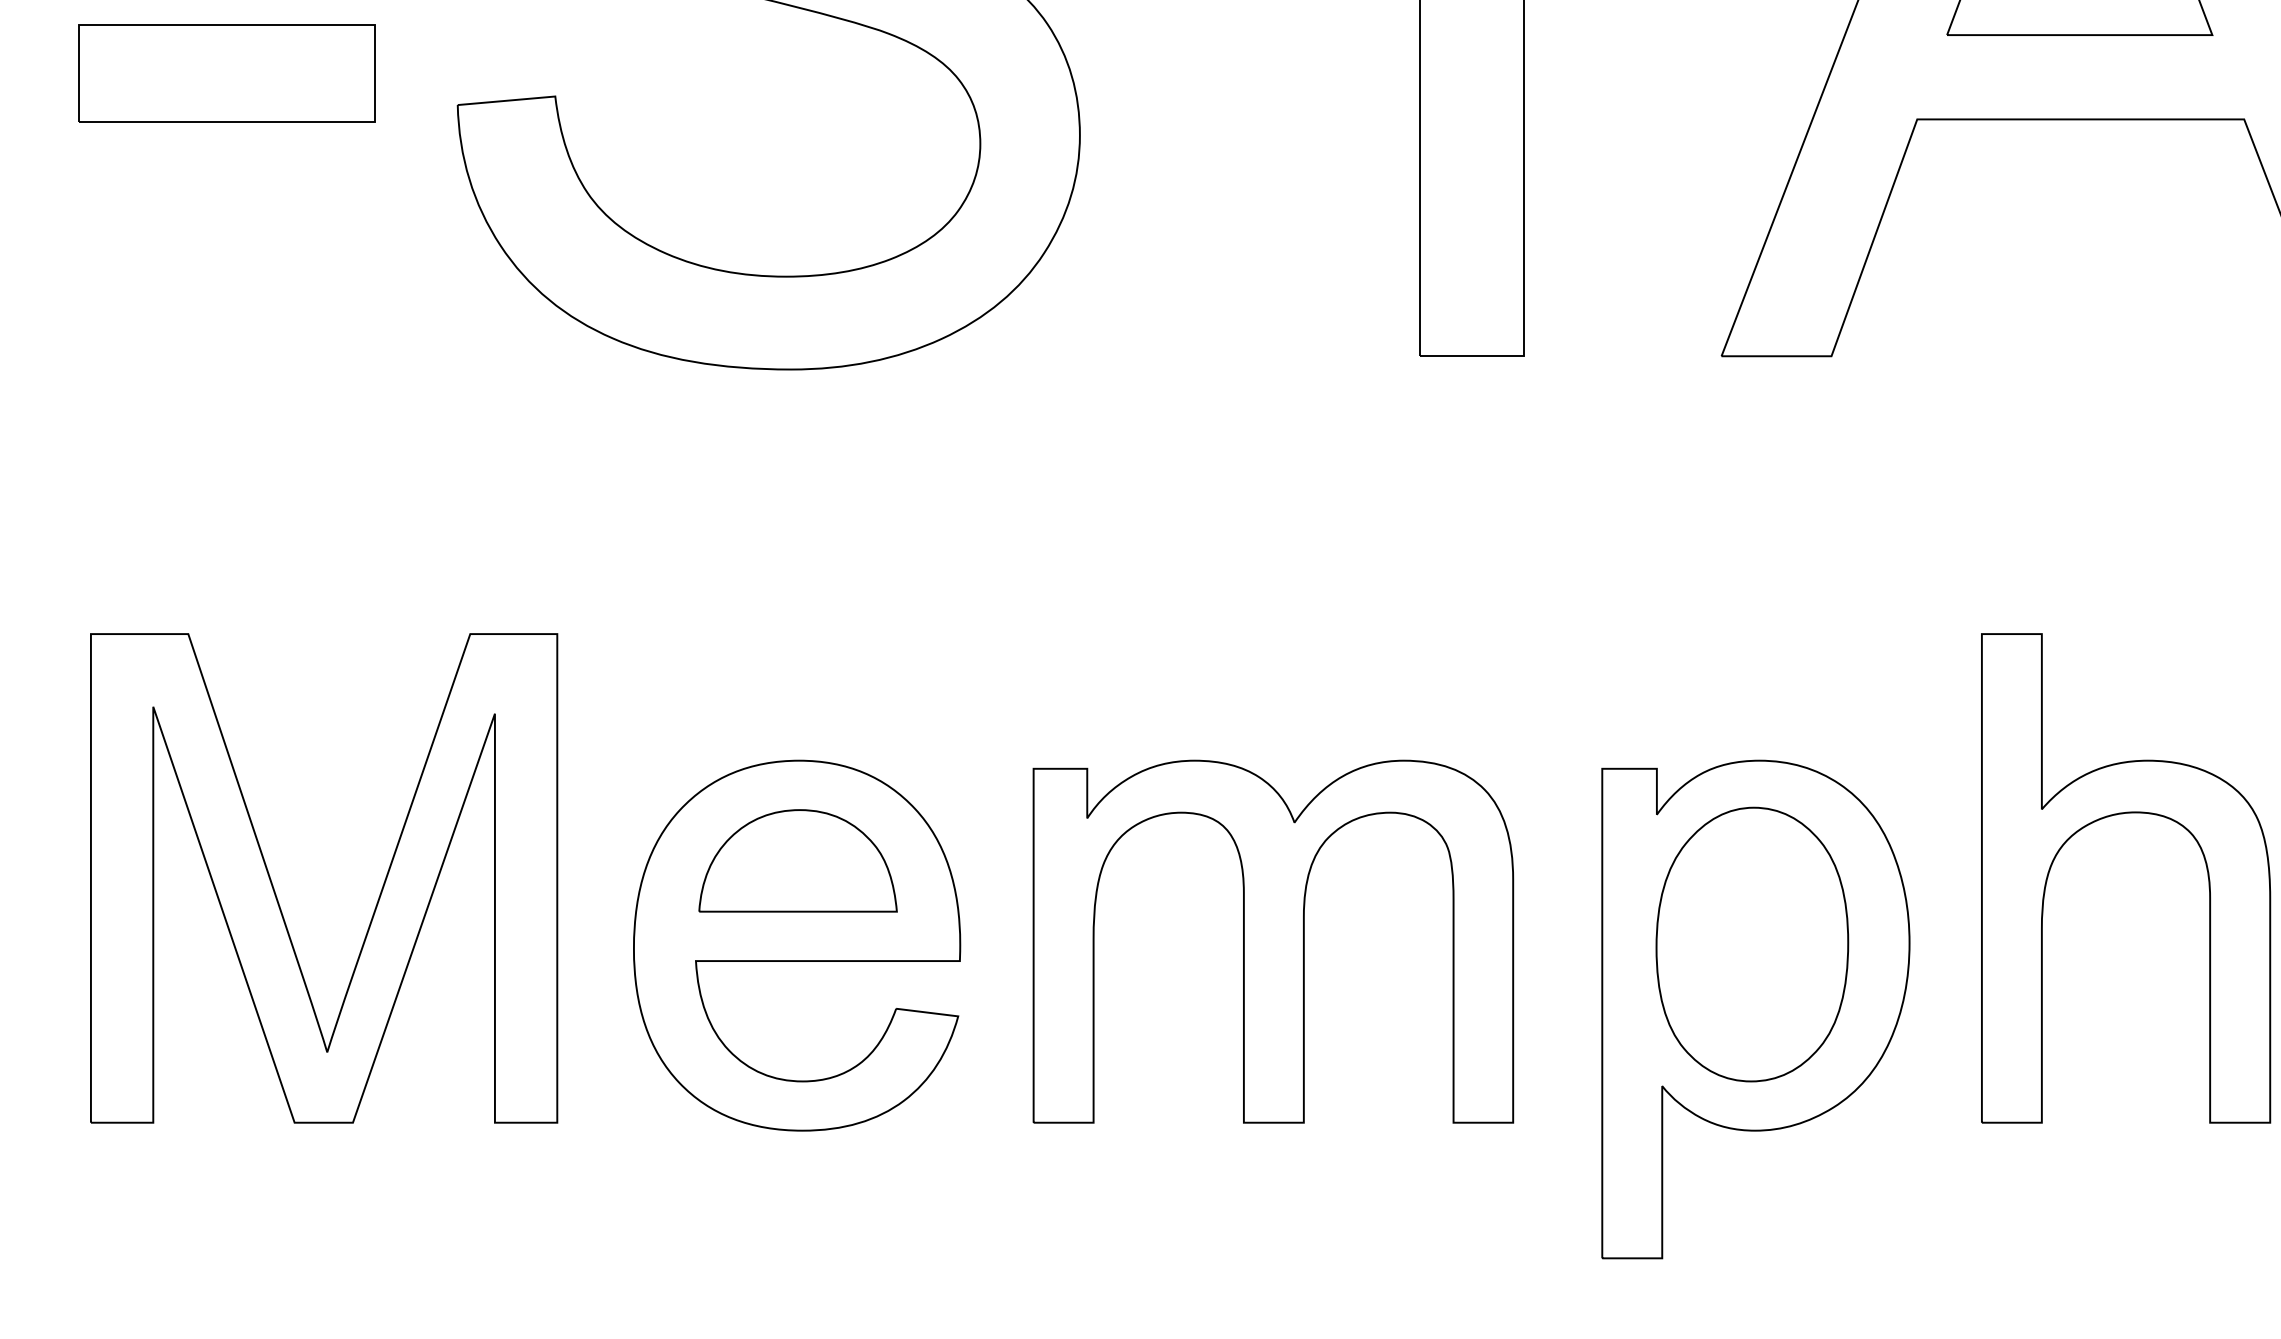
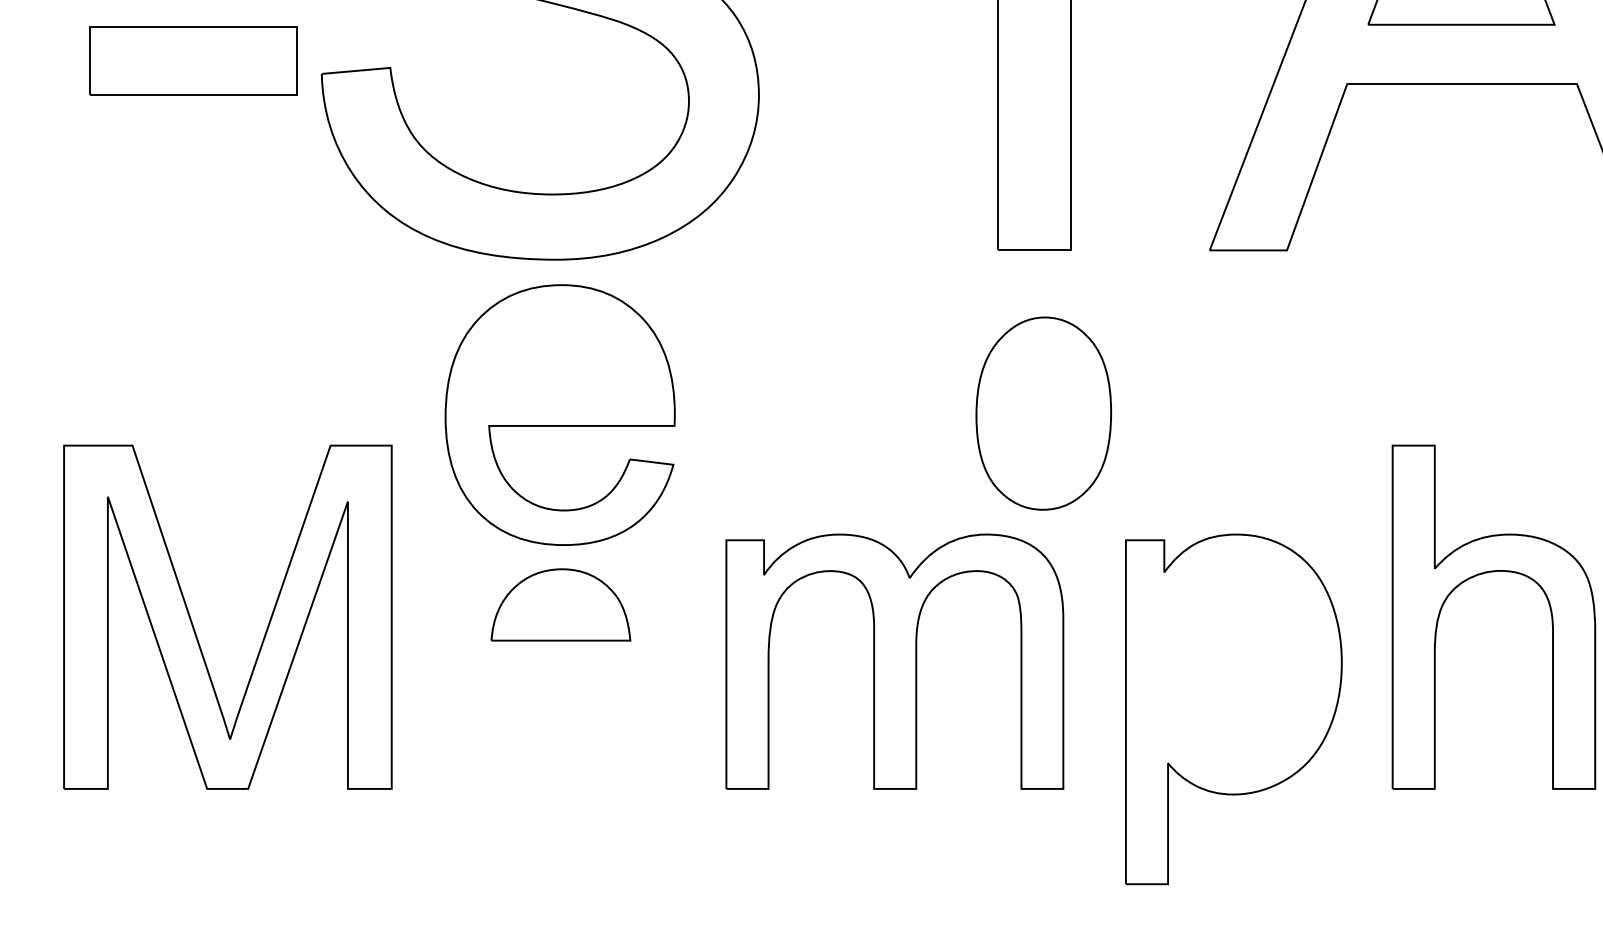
part: (226, 73) -> (193, 60), moved
part: (1752, 944) -> (1043, 413), moved
part: (797, 945) -> (560, 414), moved

